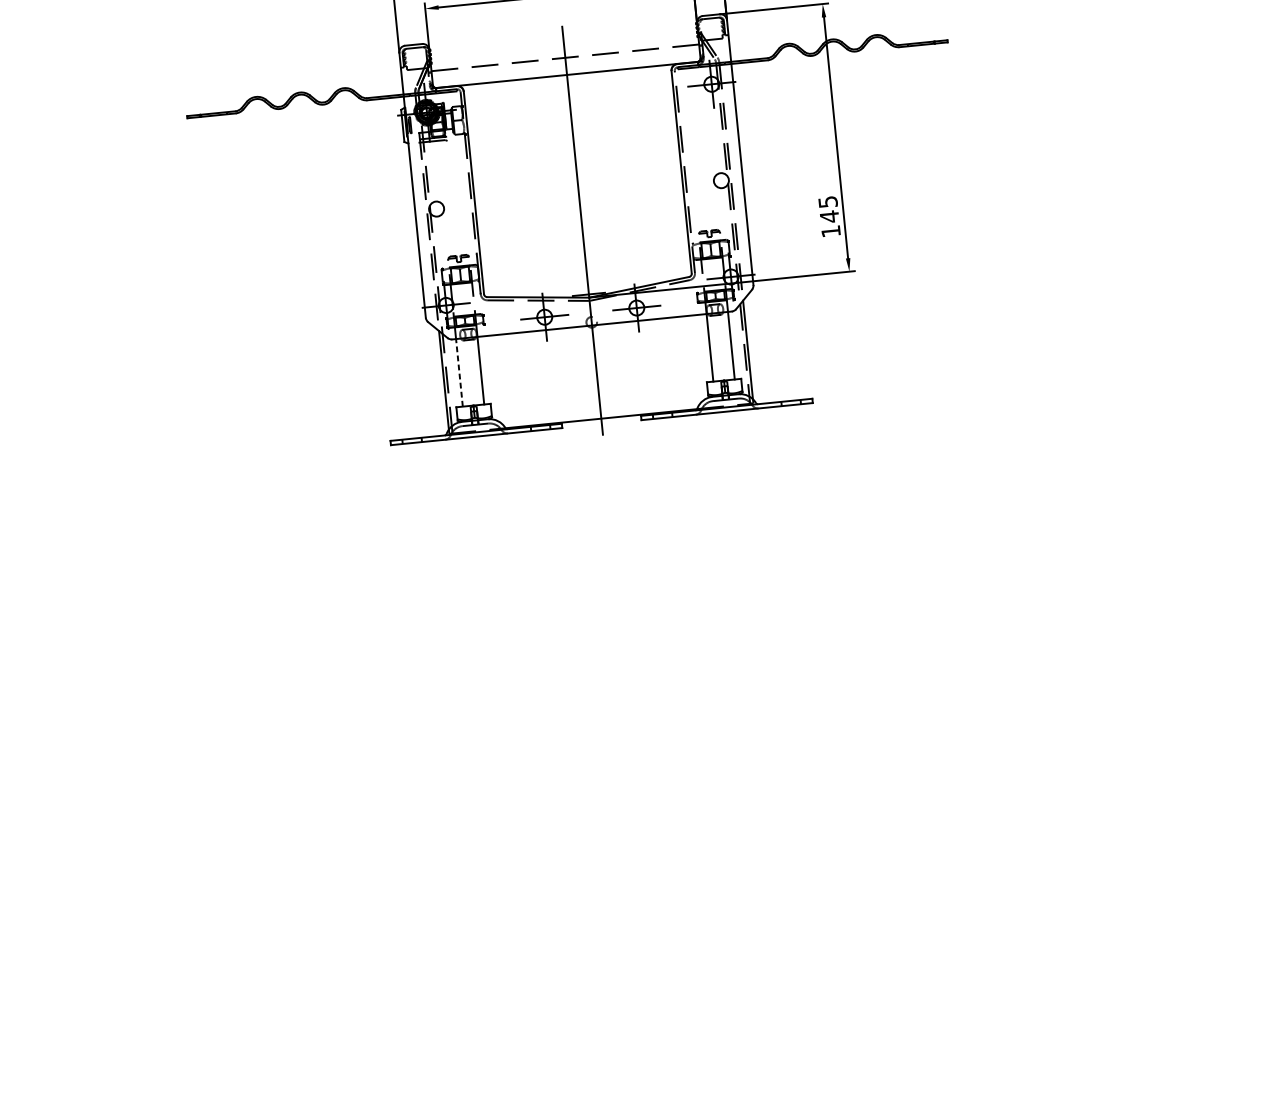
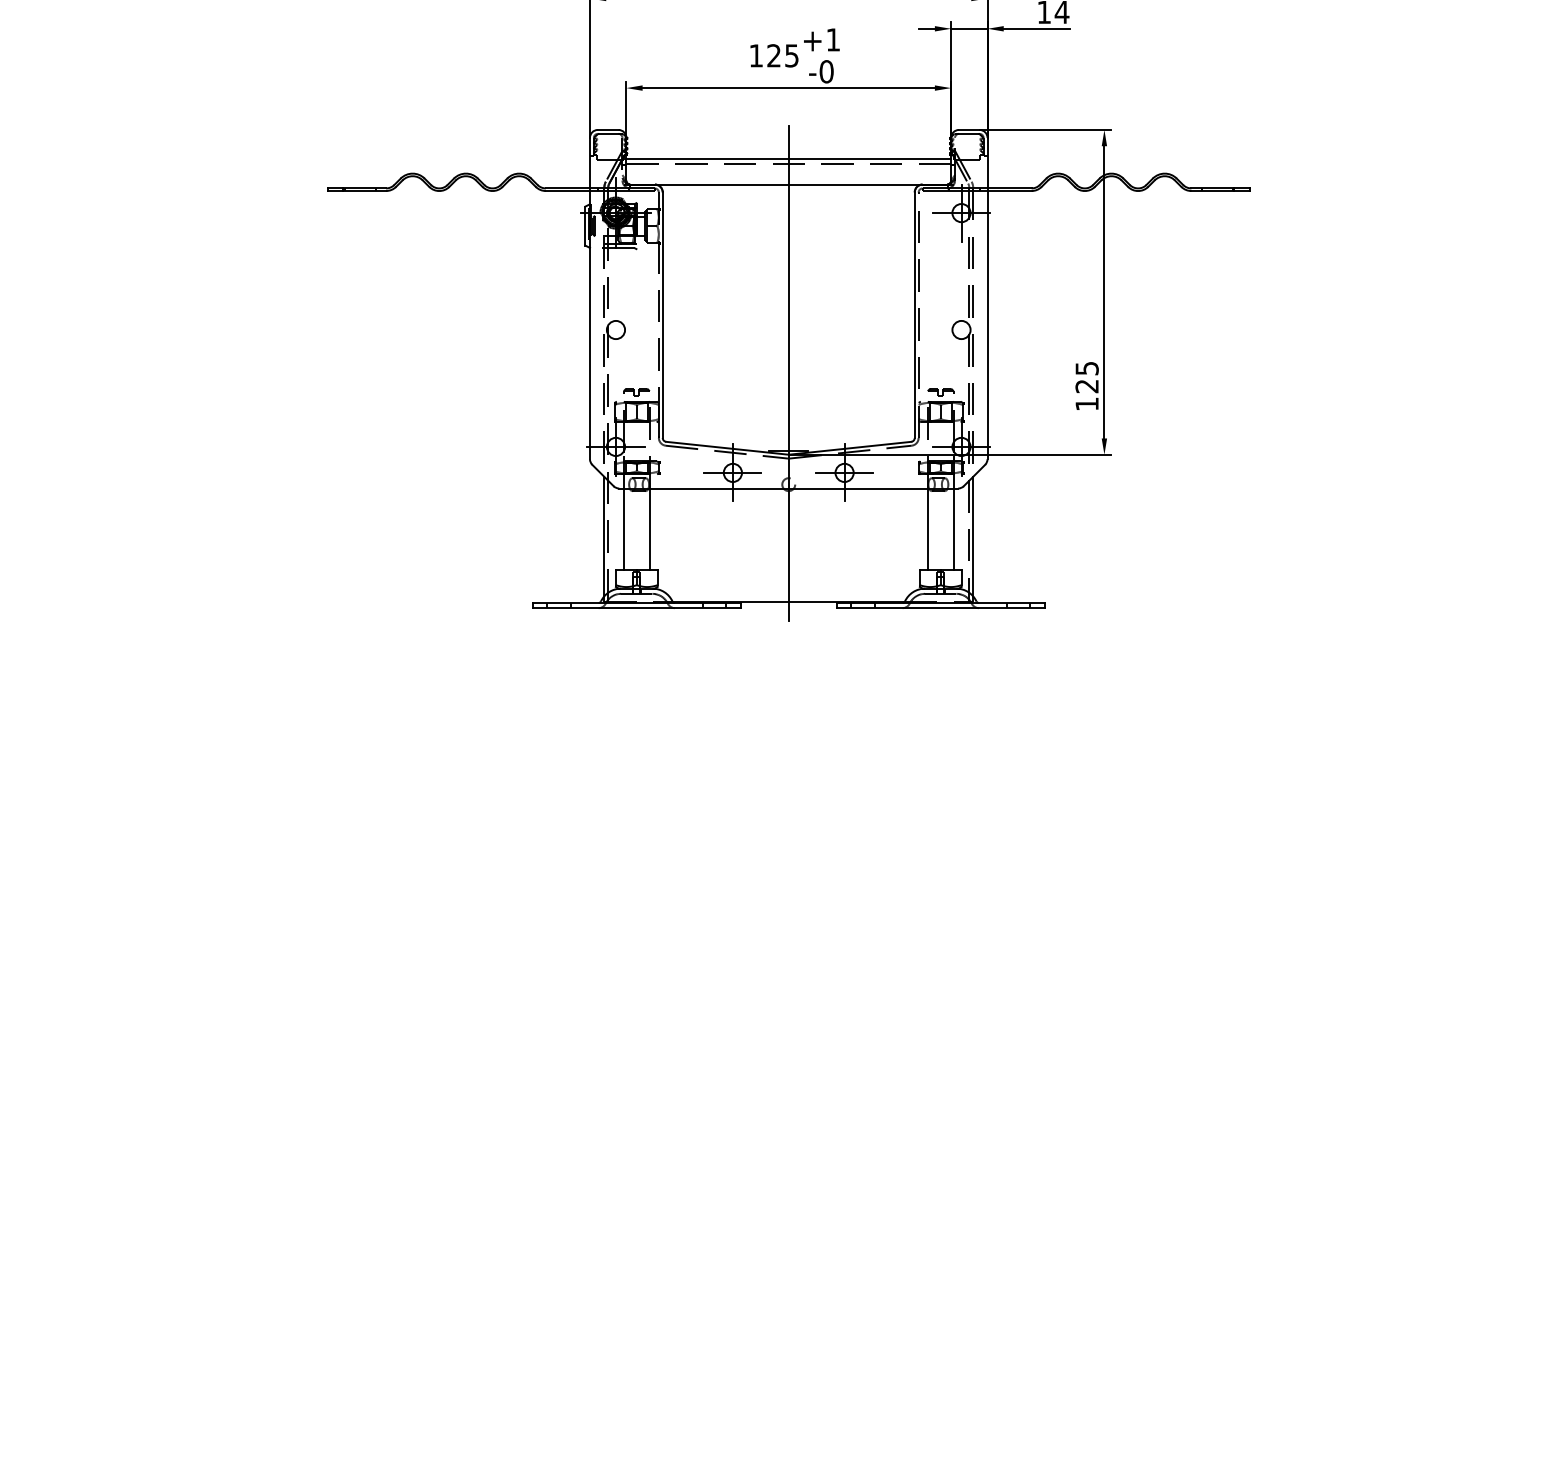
line: (564, 53) -> (788, 158), added
text: (829, 216) -> (1086, 386), 145 -> 125
line: (459, 372) -> (623, 529), dashed -> solid

